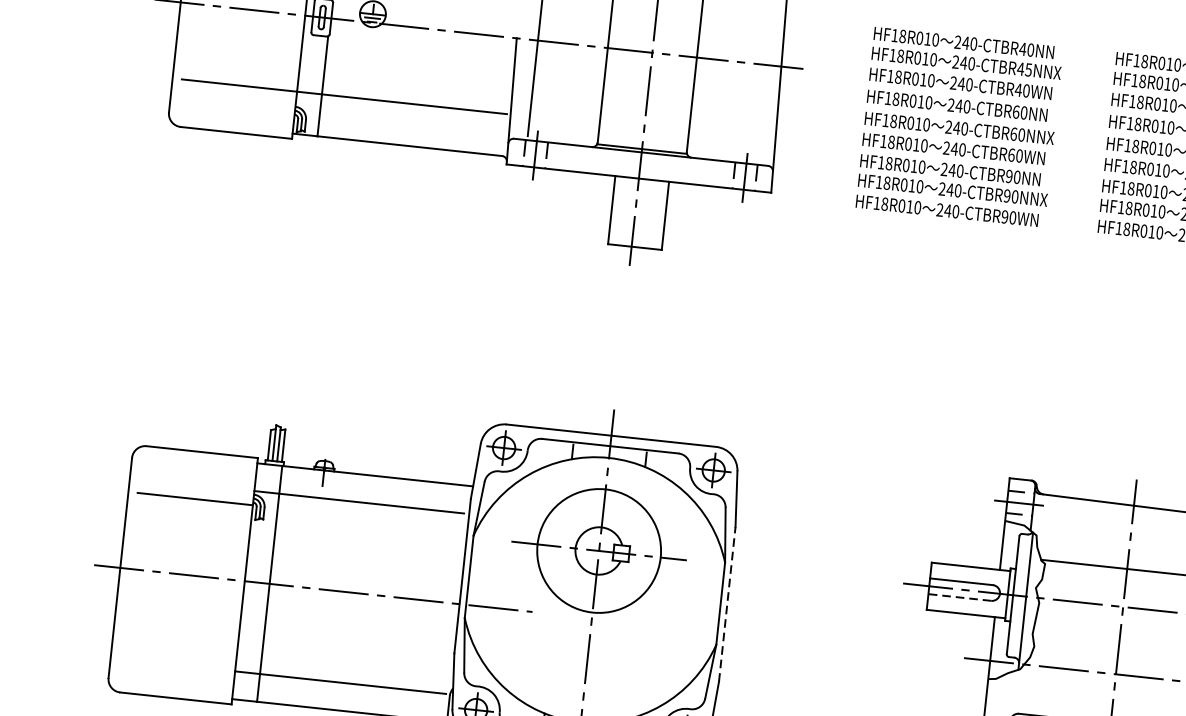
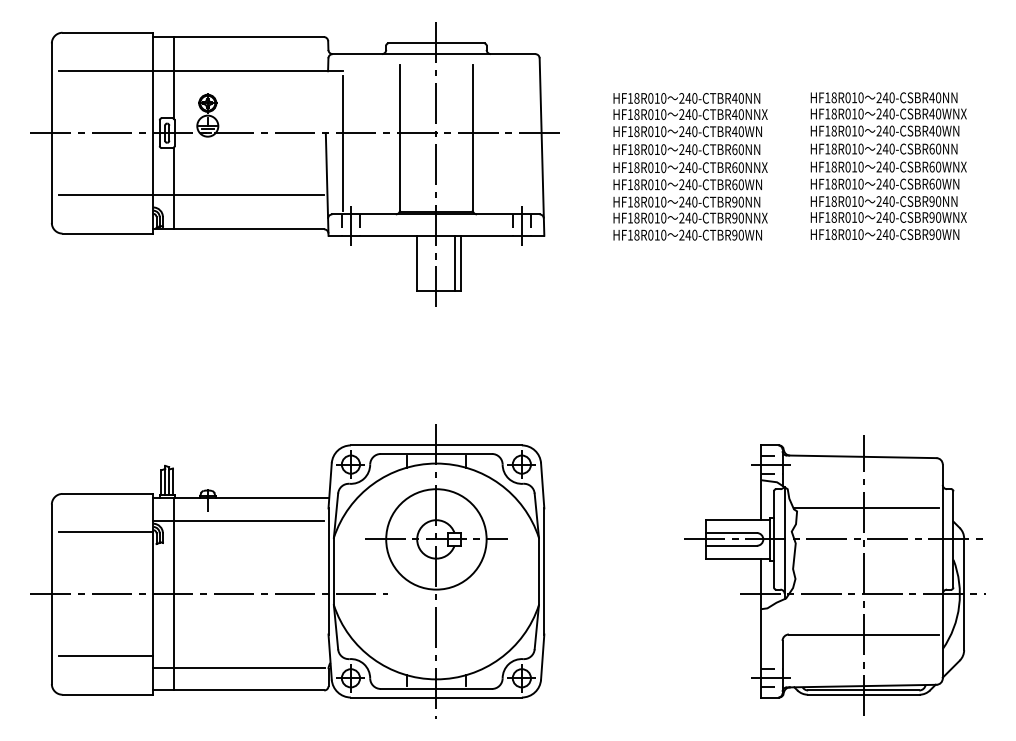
text: (1027, 69) -> (740, 114), 240-CTBR45NNX -> 240-CTBR40NNX
line: (657, 214) -> (454, 263), added
line: (960, 597) -> (731, 545), dashed -> solid
line: (727, 603) -> (544, 570), dashed -> solid
line: (179, 651) -> (106, 656), added

